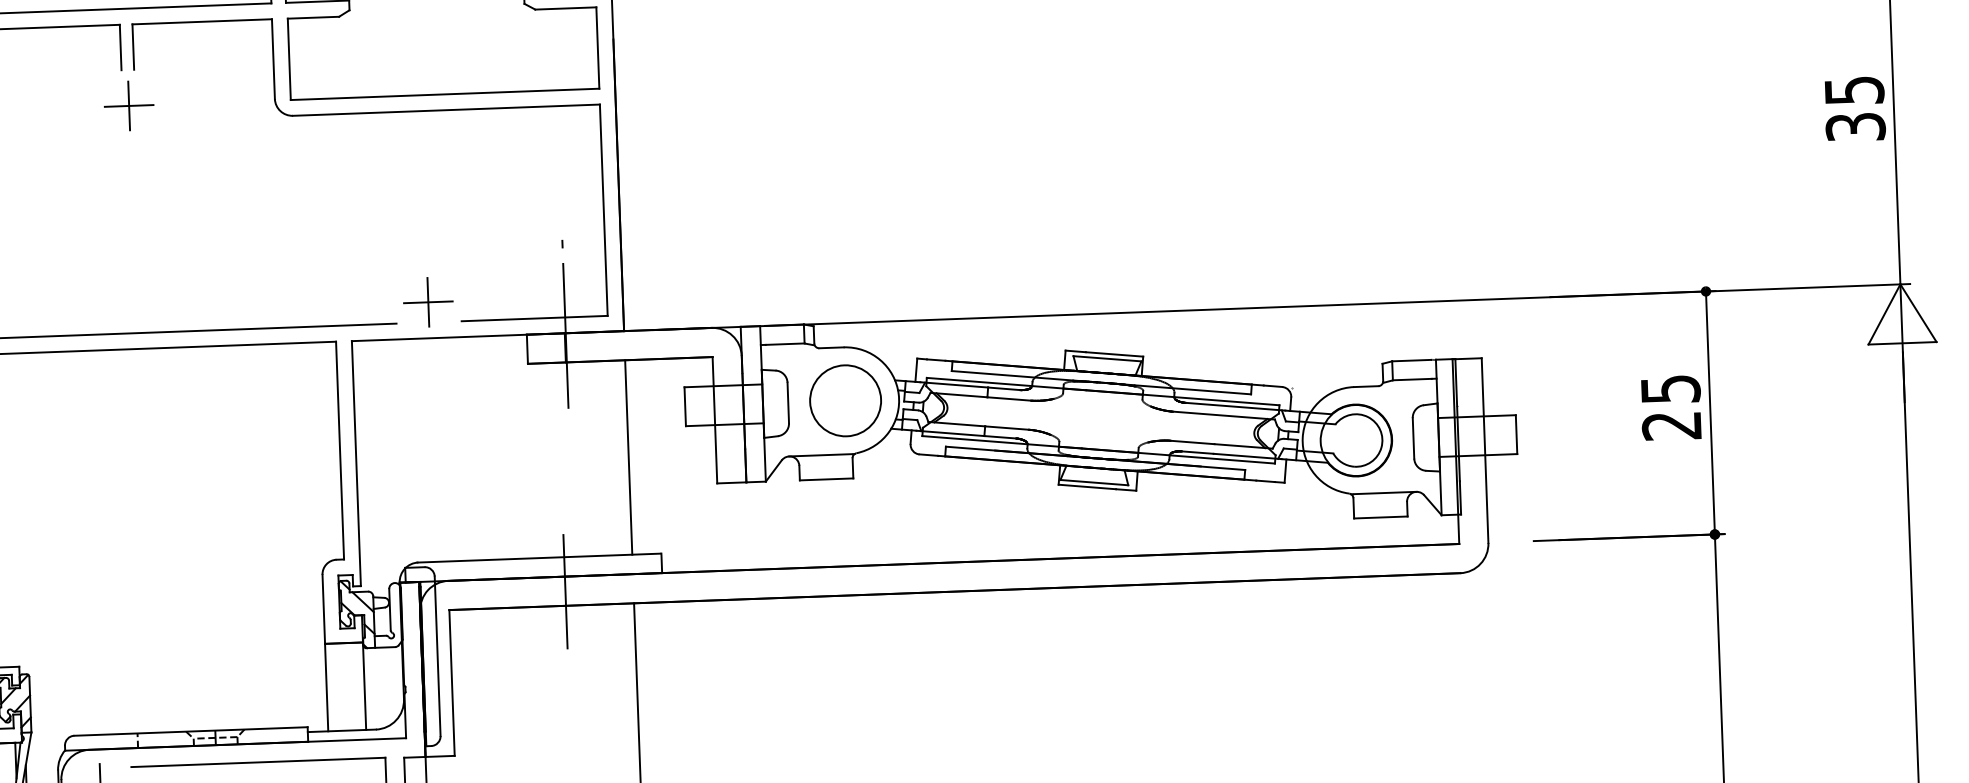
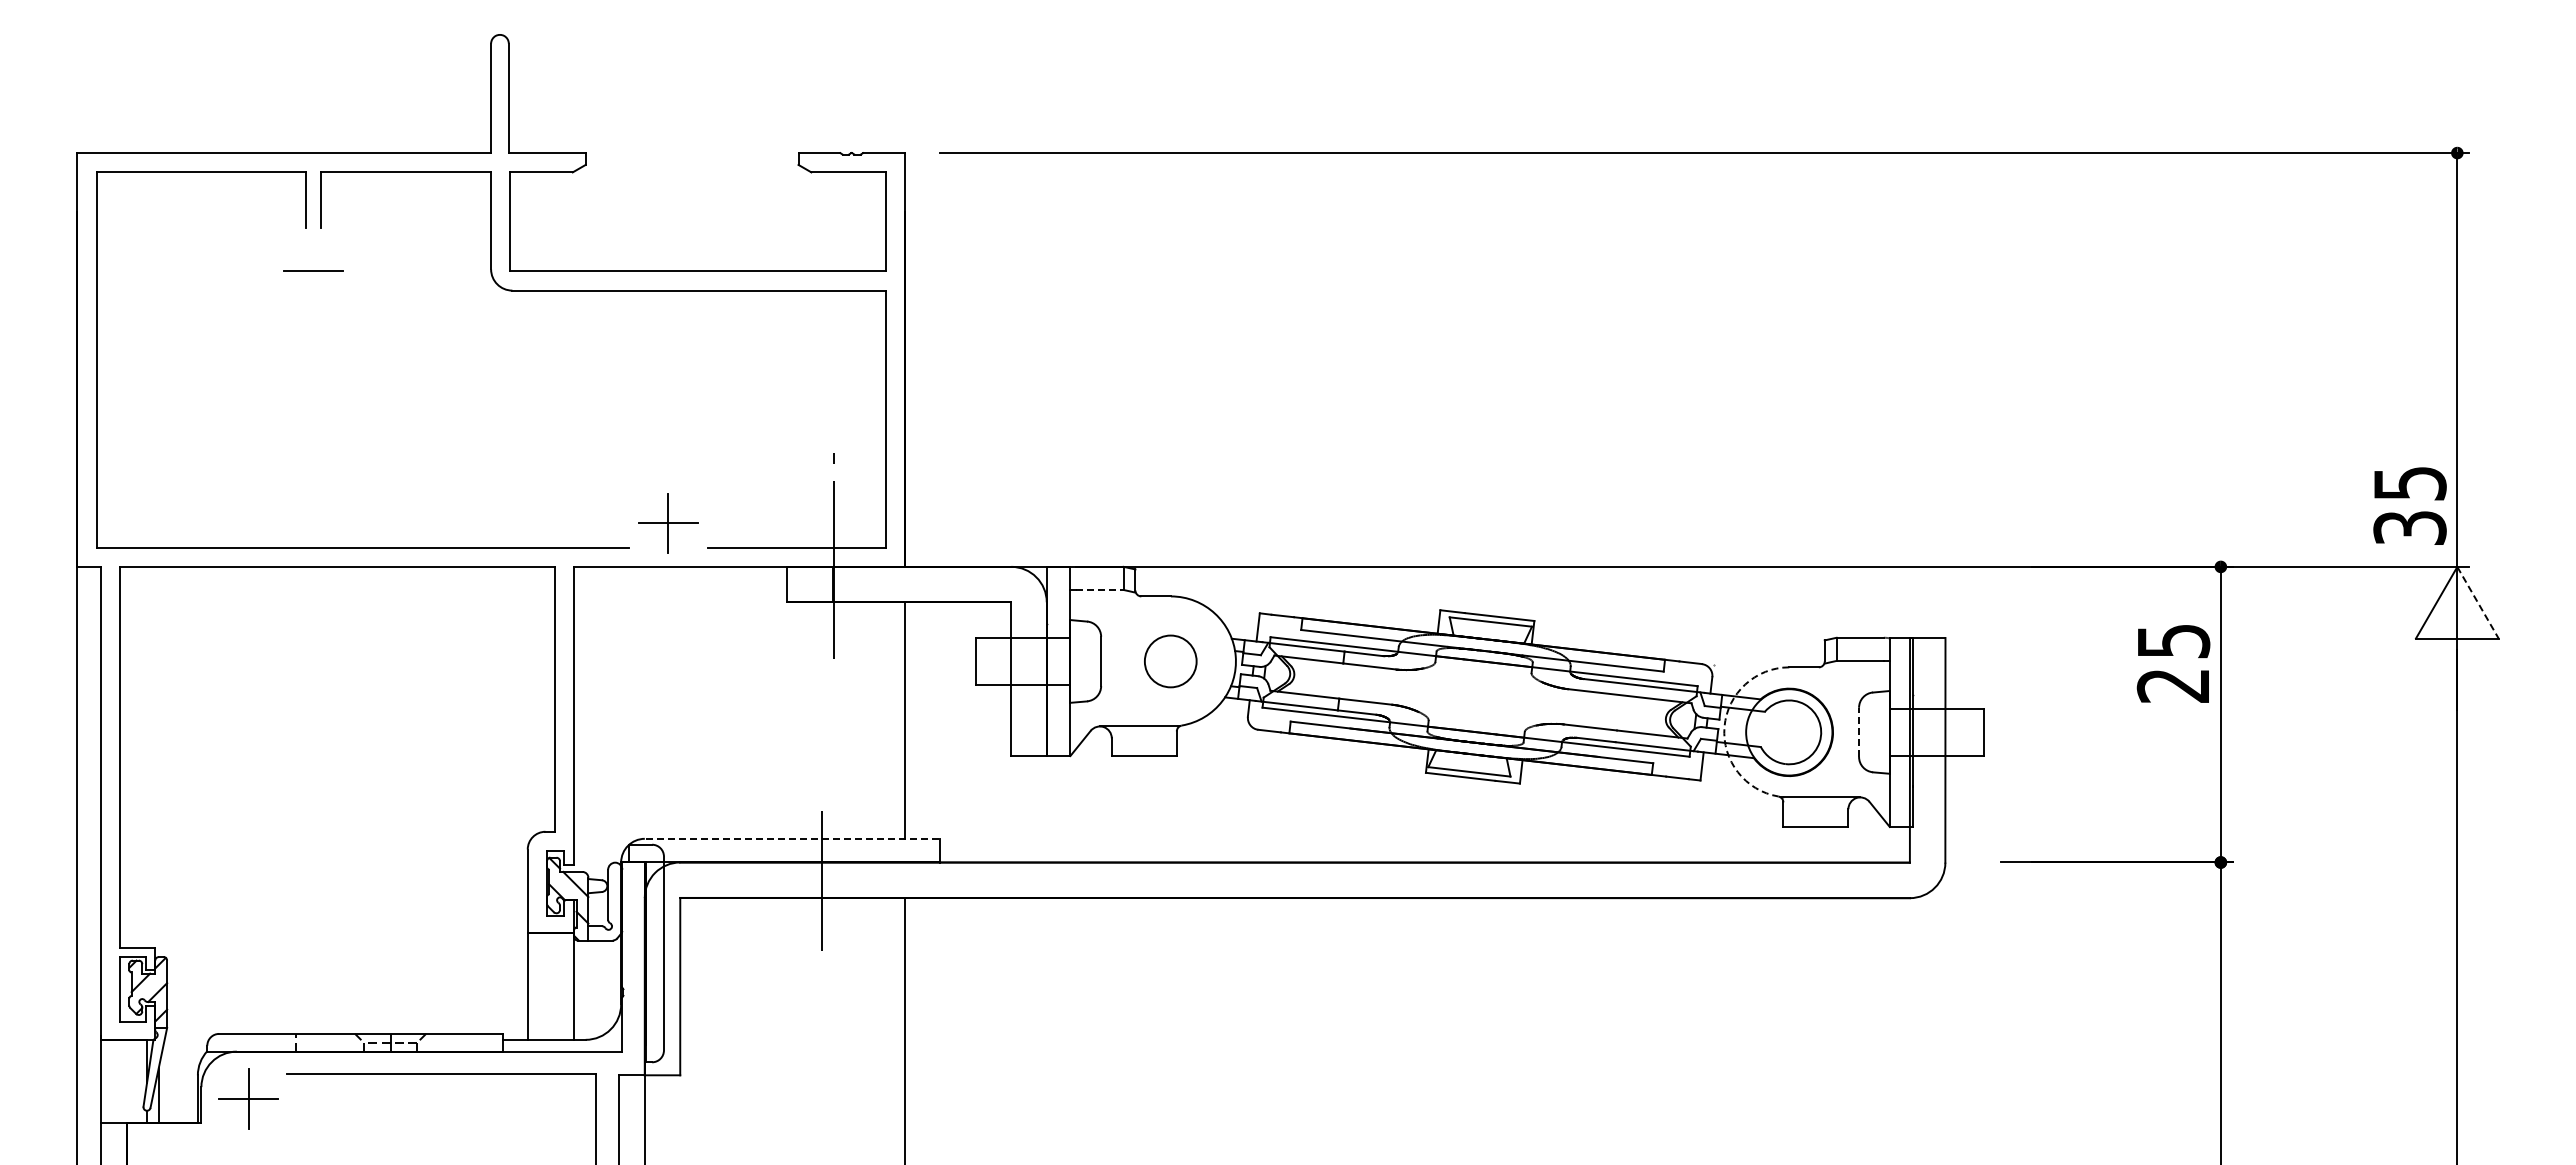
line: (128, 105) -> (313, 270), removed
text: (1854, 108) -> (2409, 505), moved
line: (1918, 313) -> (2478, 603), solid -> dashed
line: (784, 343) -> (1099, 589), solid -> dashed
circle: (845, 400) -> (1170, 661), size x0.6
text: (1671, 407) -> (2173, 663), moved
arc: (1302, 437) -> (1724, 726), solid -> dashed
line: (1413, 438) -> (1859, 732), solid -> dashed
line: (539, 557) -> (791, 838), solid -> dashed

